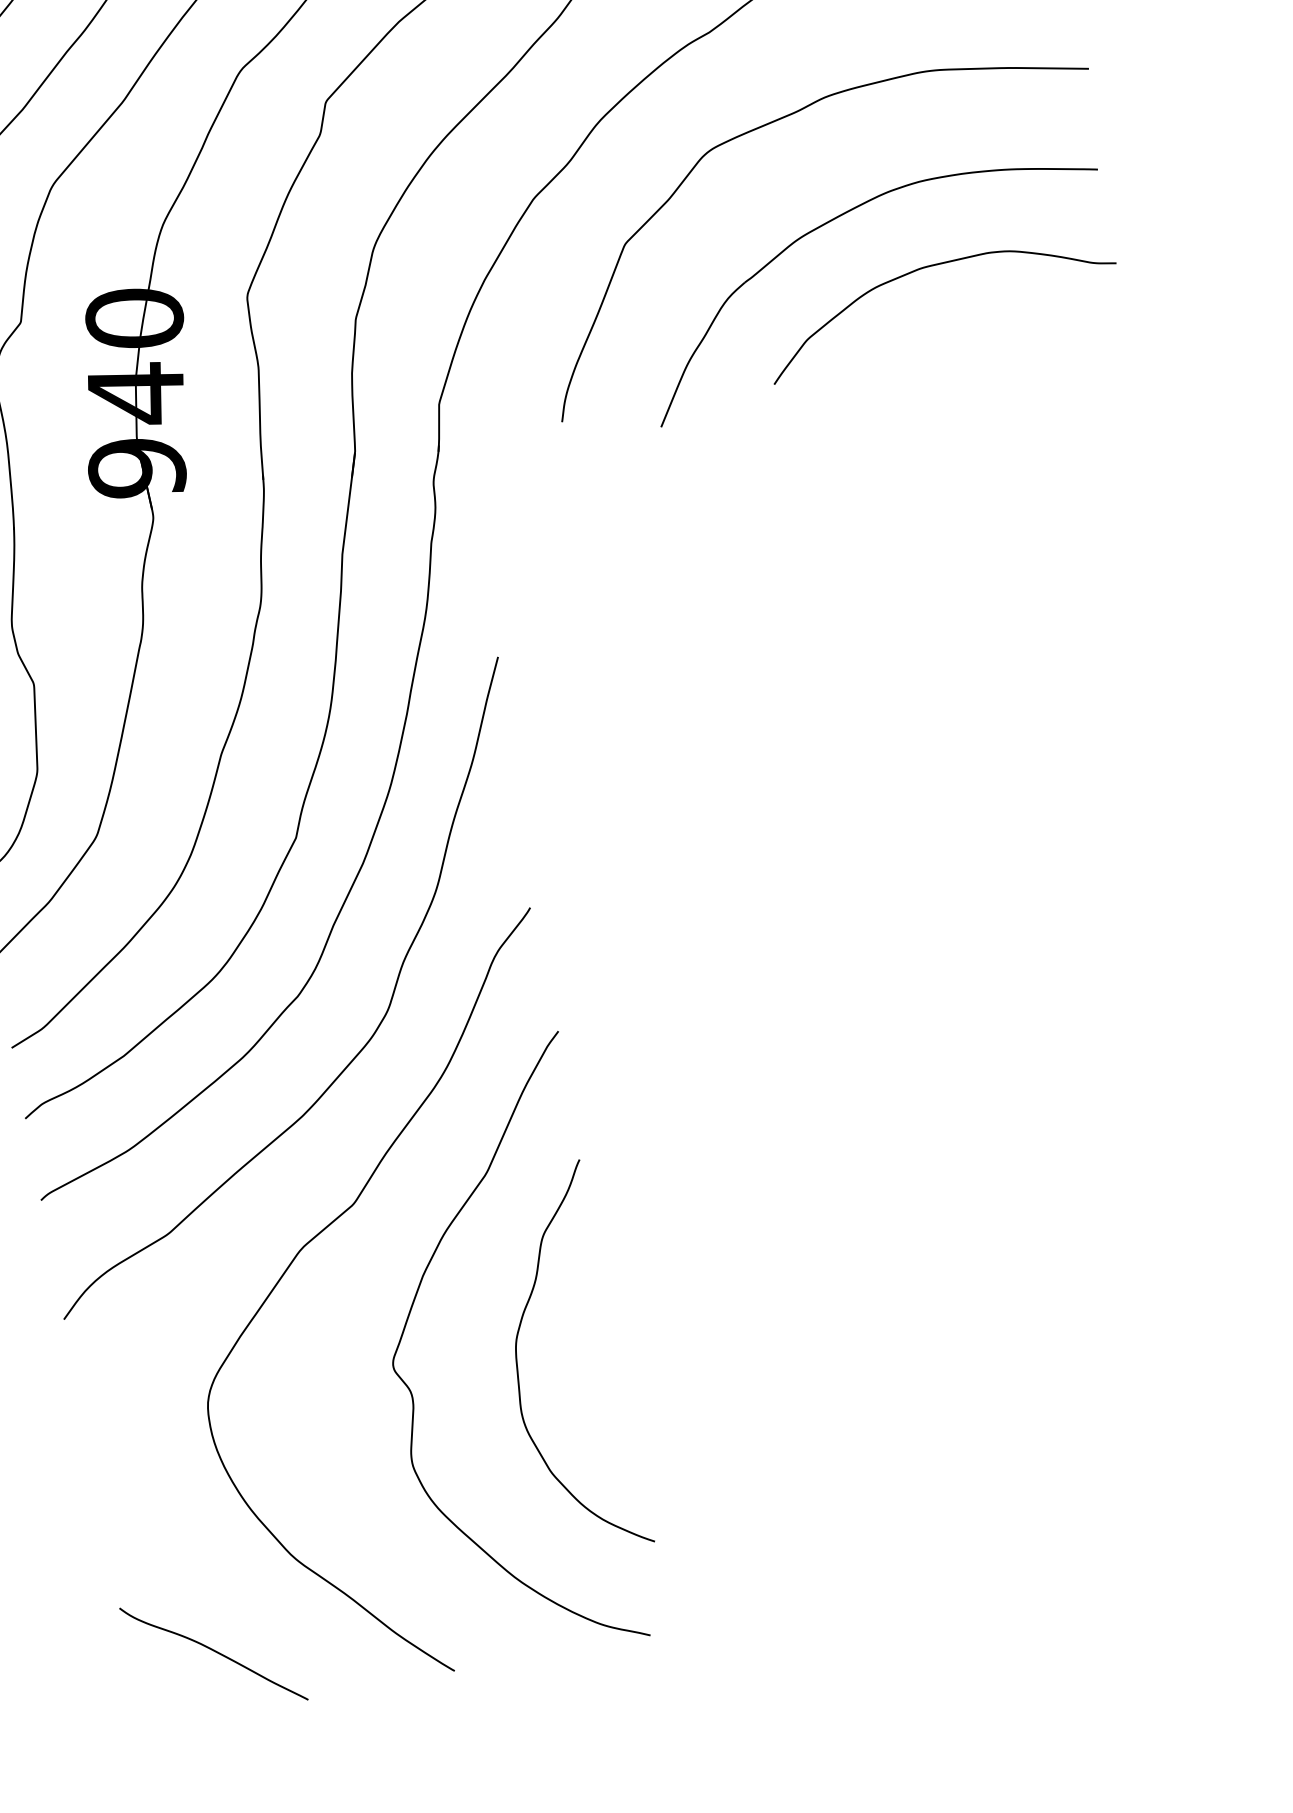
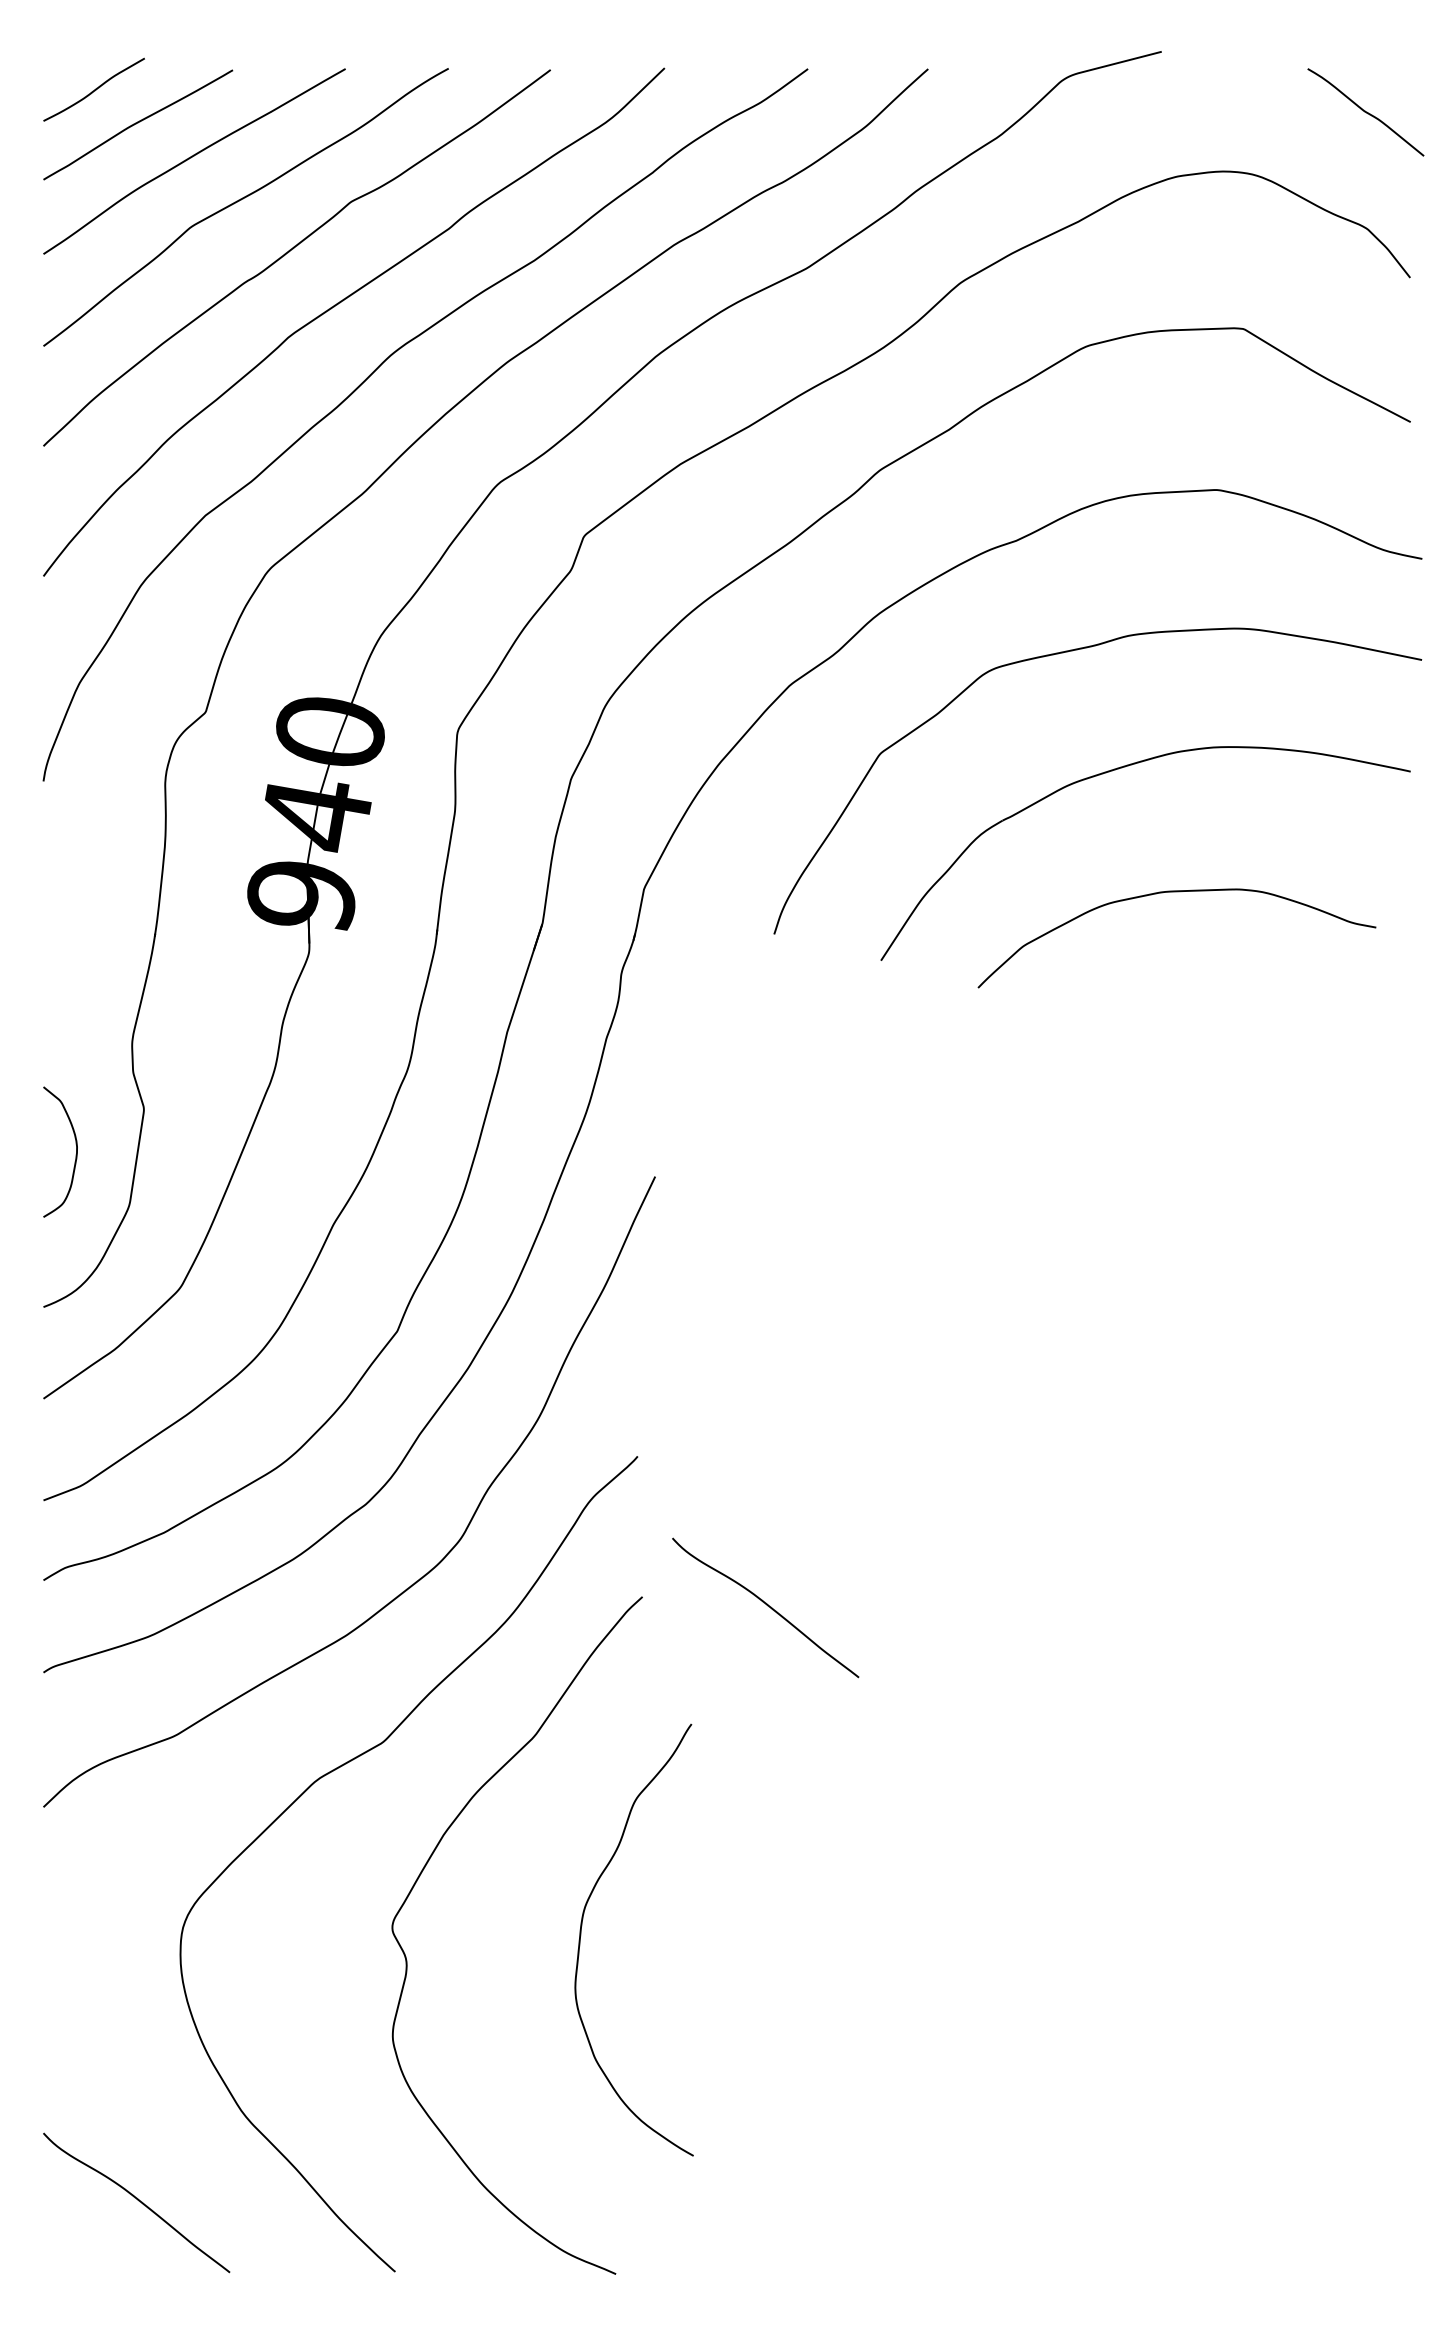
curve: (933, 266) -> (1176, 892), moved
curve: (669, 1017) -> (766, 1605), added
curve: (518, 1365) -> (581, 1935), moved

